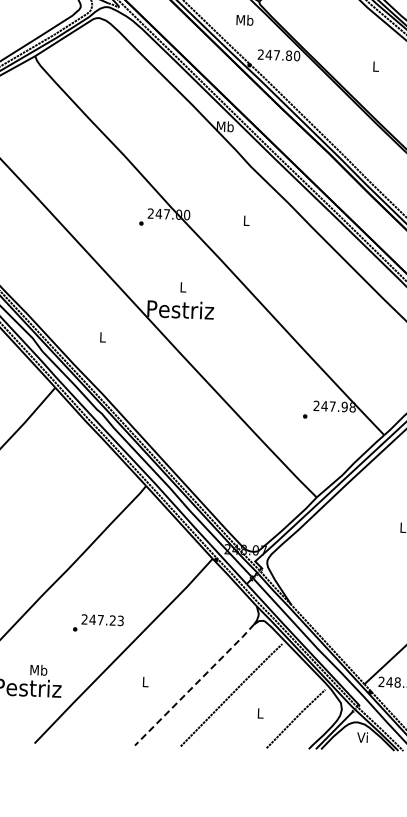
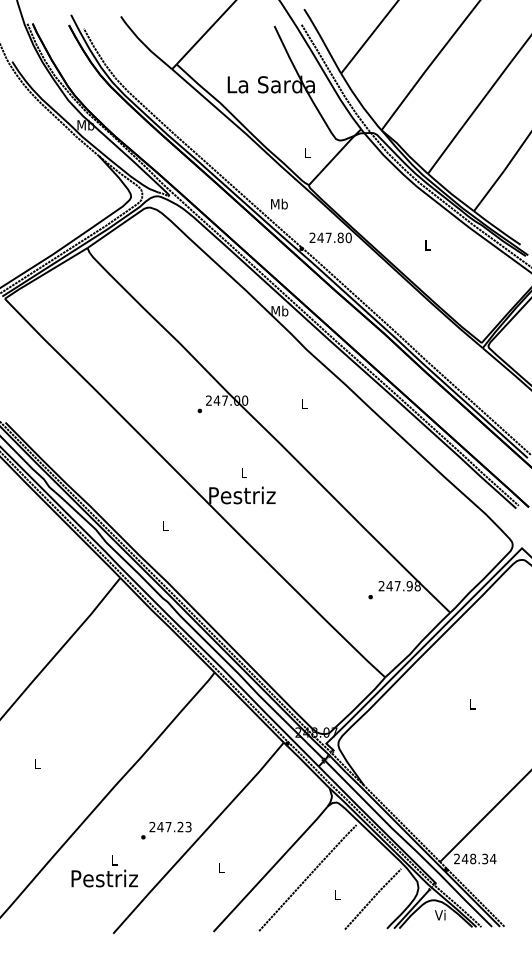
text: (245, 19) -> (279, 203), moved
text: (98, 623) -> (166, 830), moved
text: (38, 670) -> (114, 860), Mb -> L
line: (195, 684) -> (271, 868), dashed -> solid

